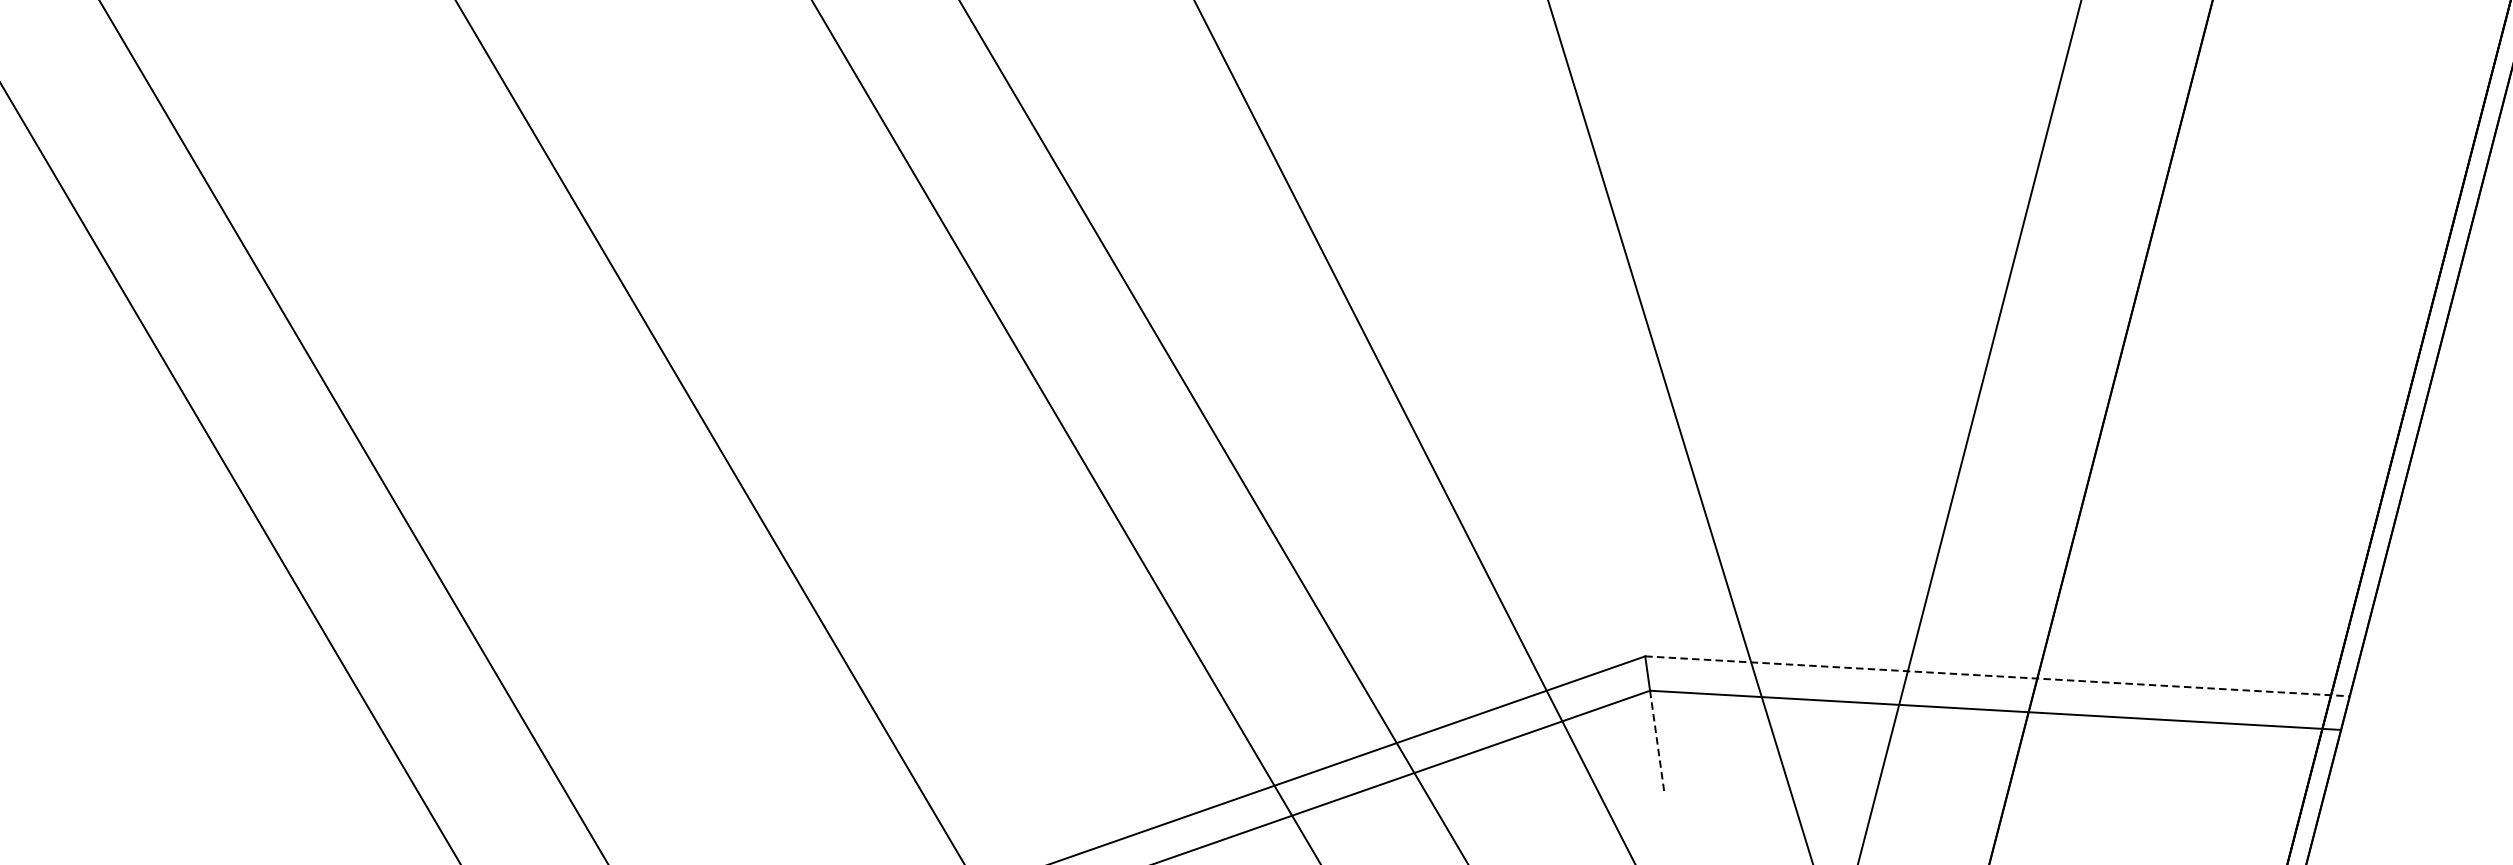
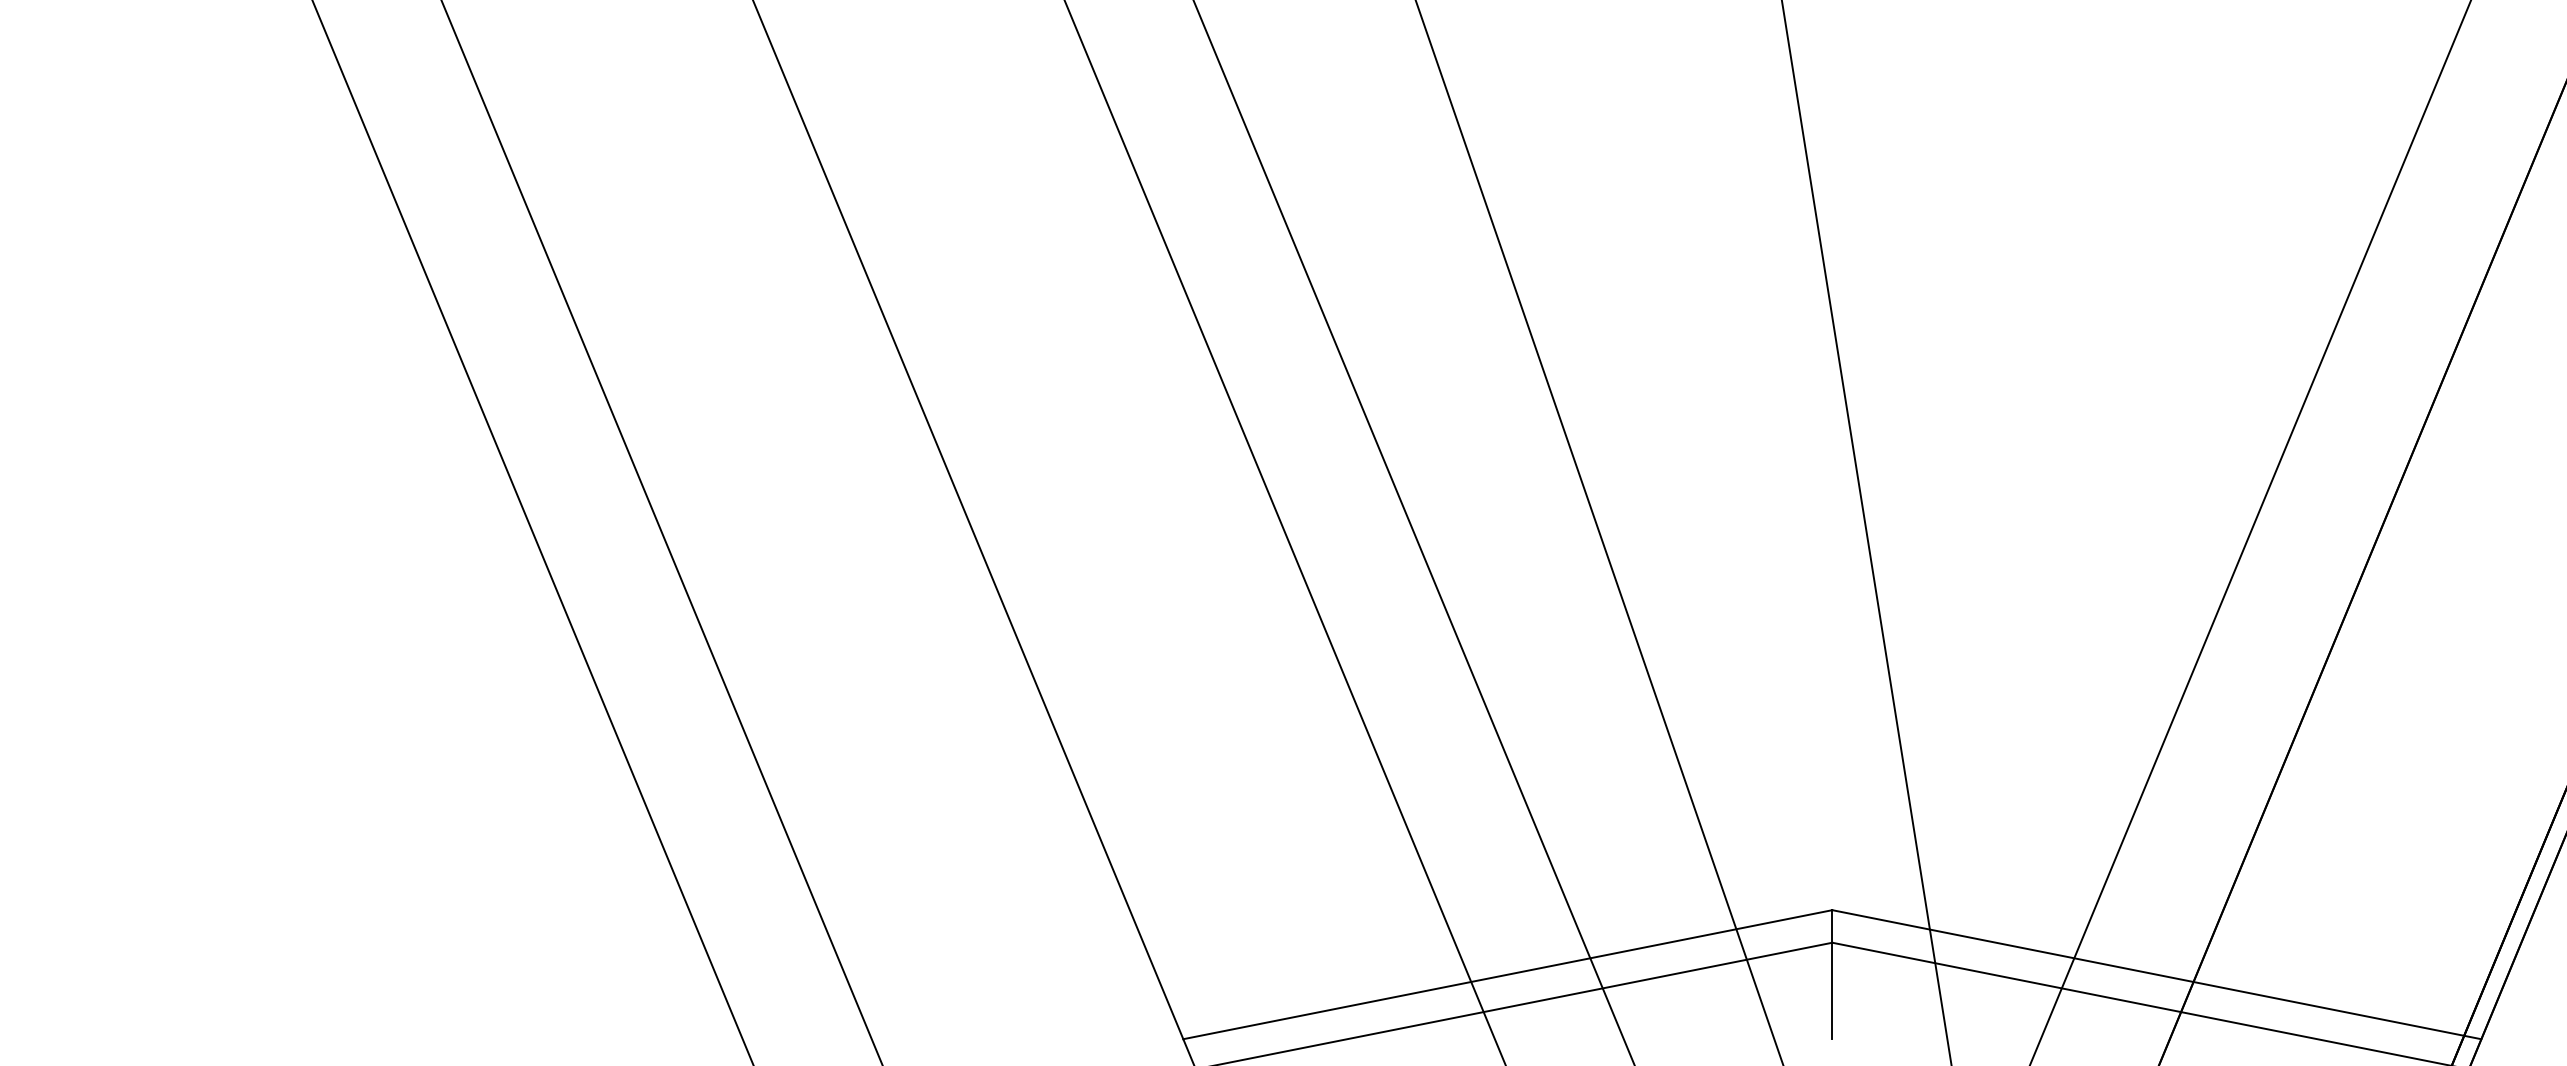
line: (1997, 676) -> (2156, 974), dashed -> solid
line: (1657, 742) -> (1832, 991), dashed -> solid

